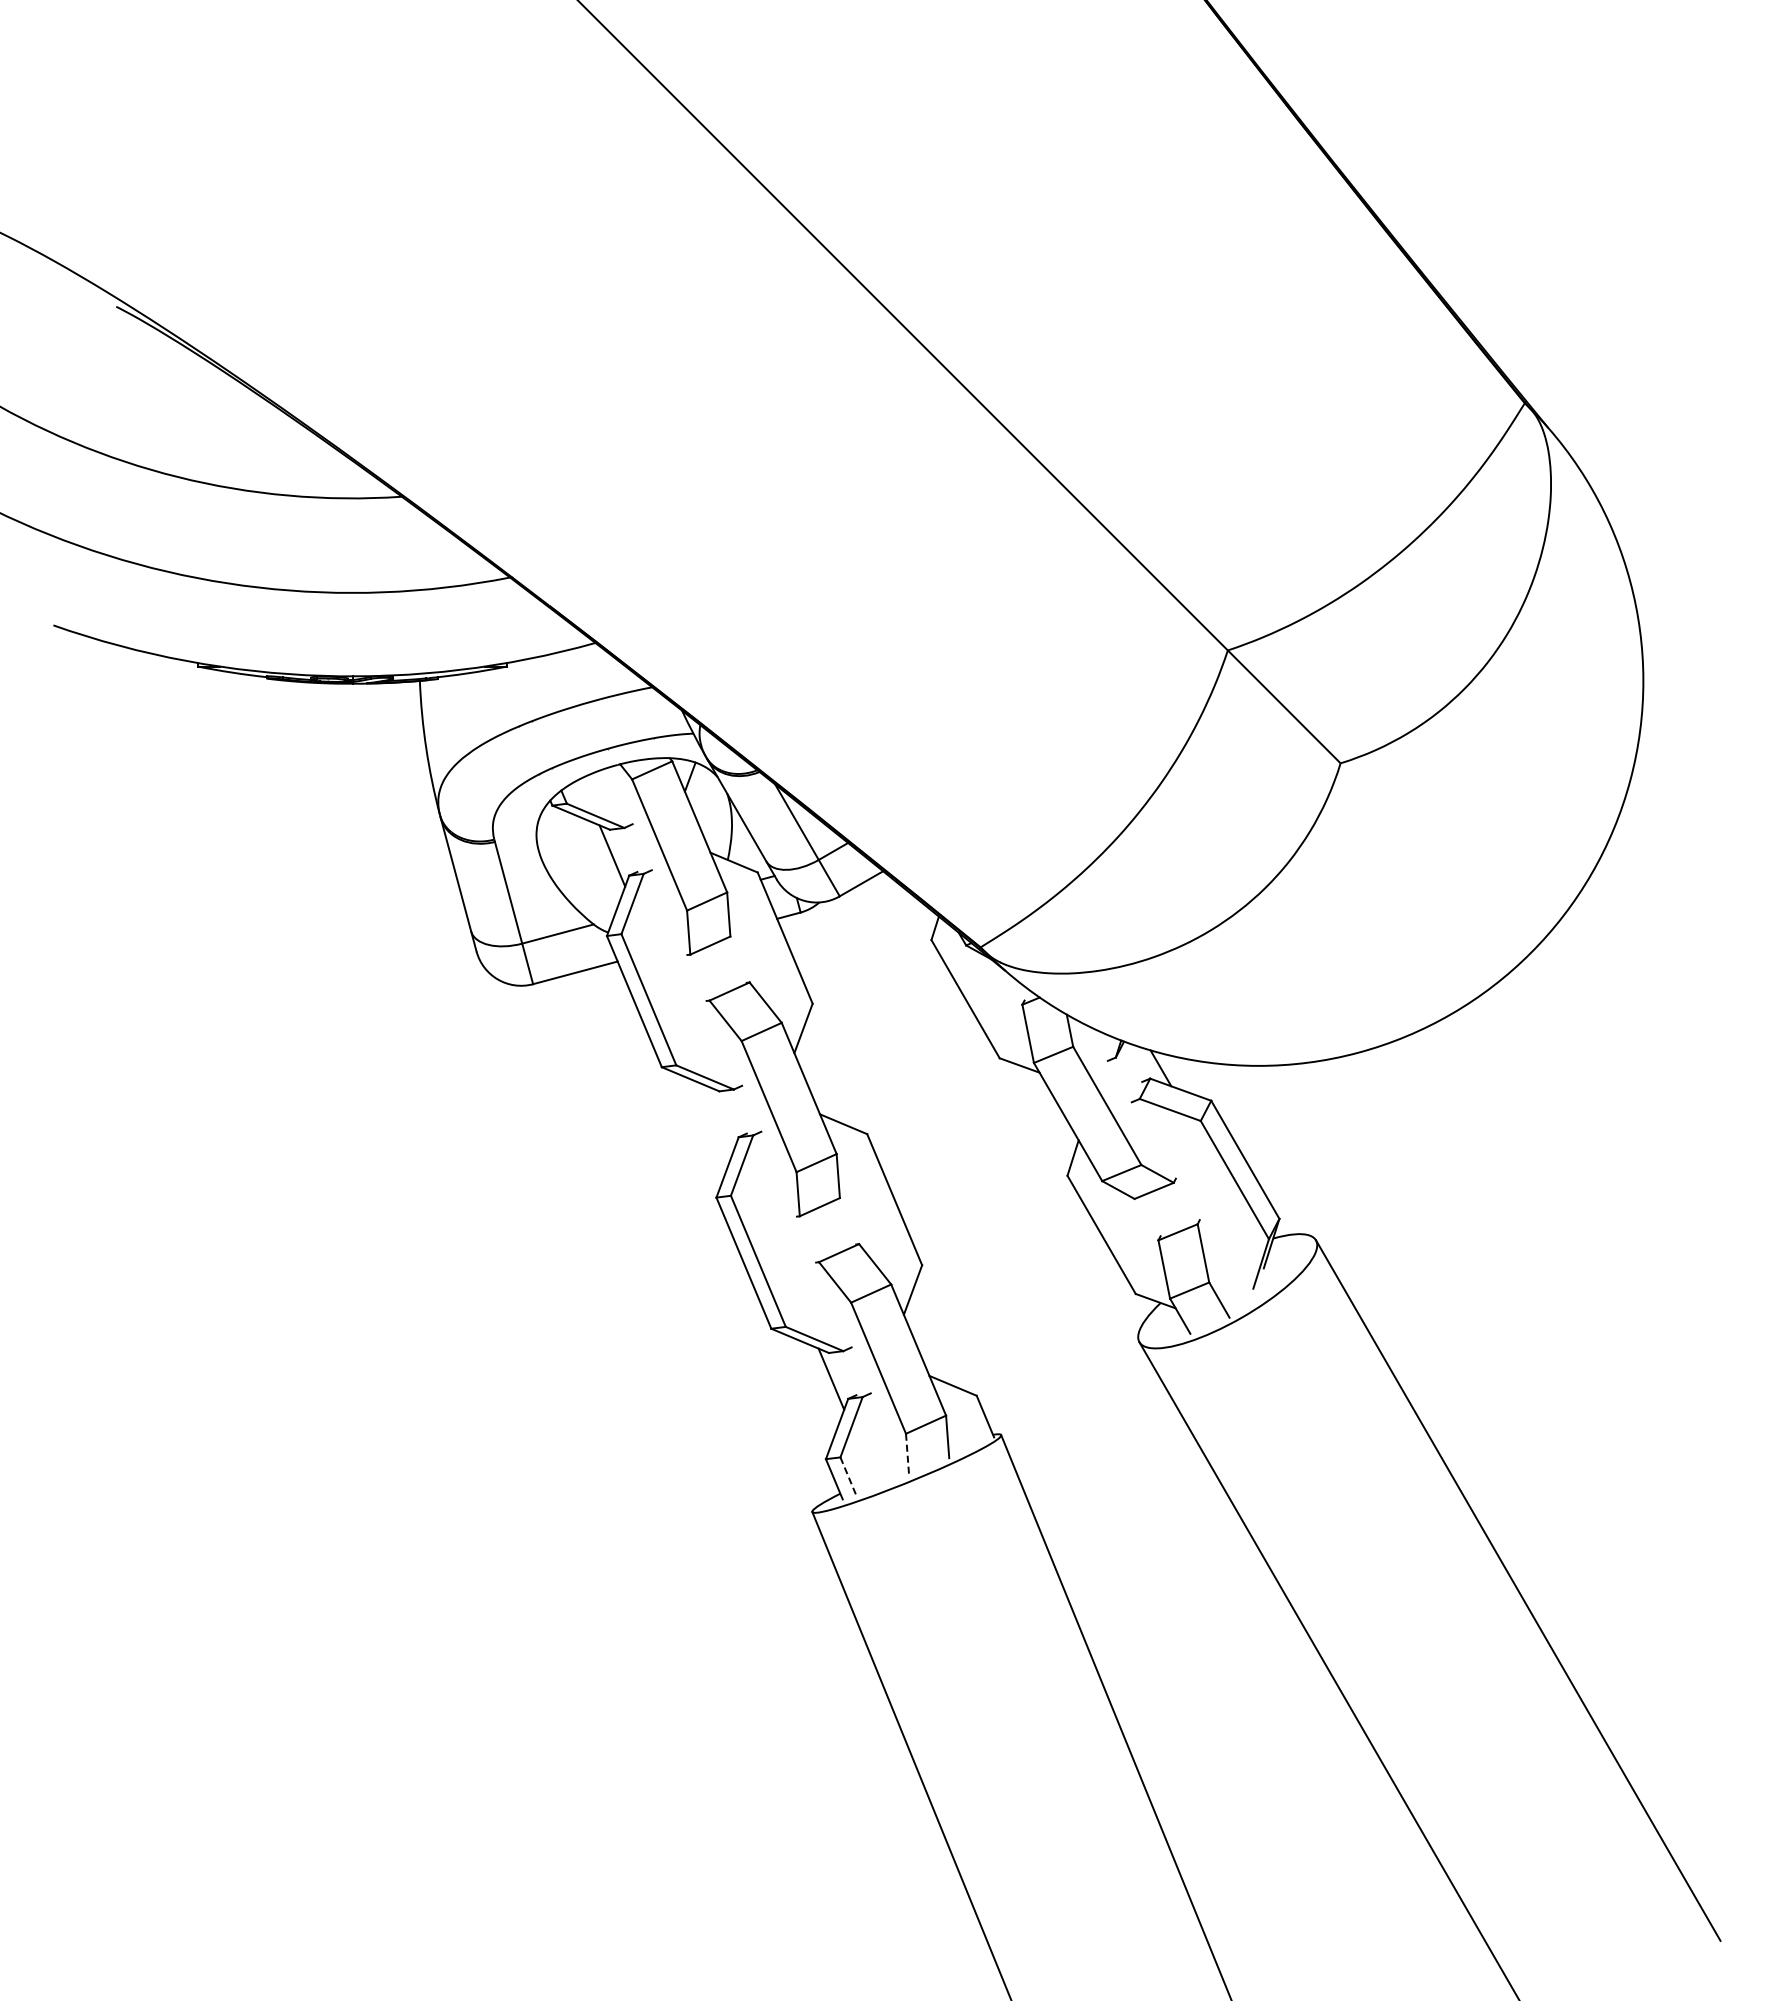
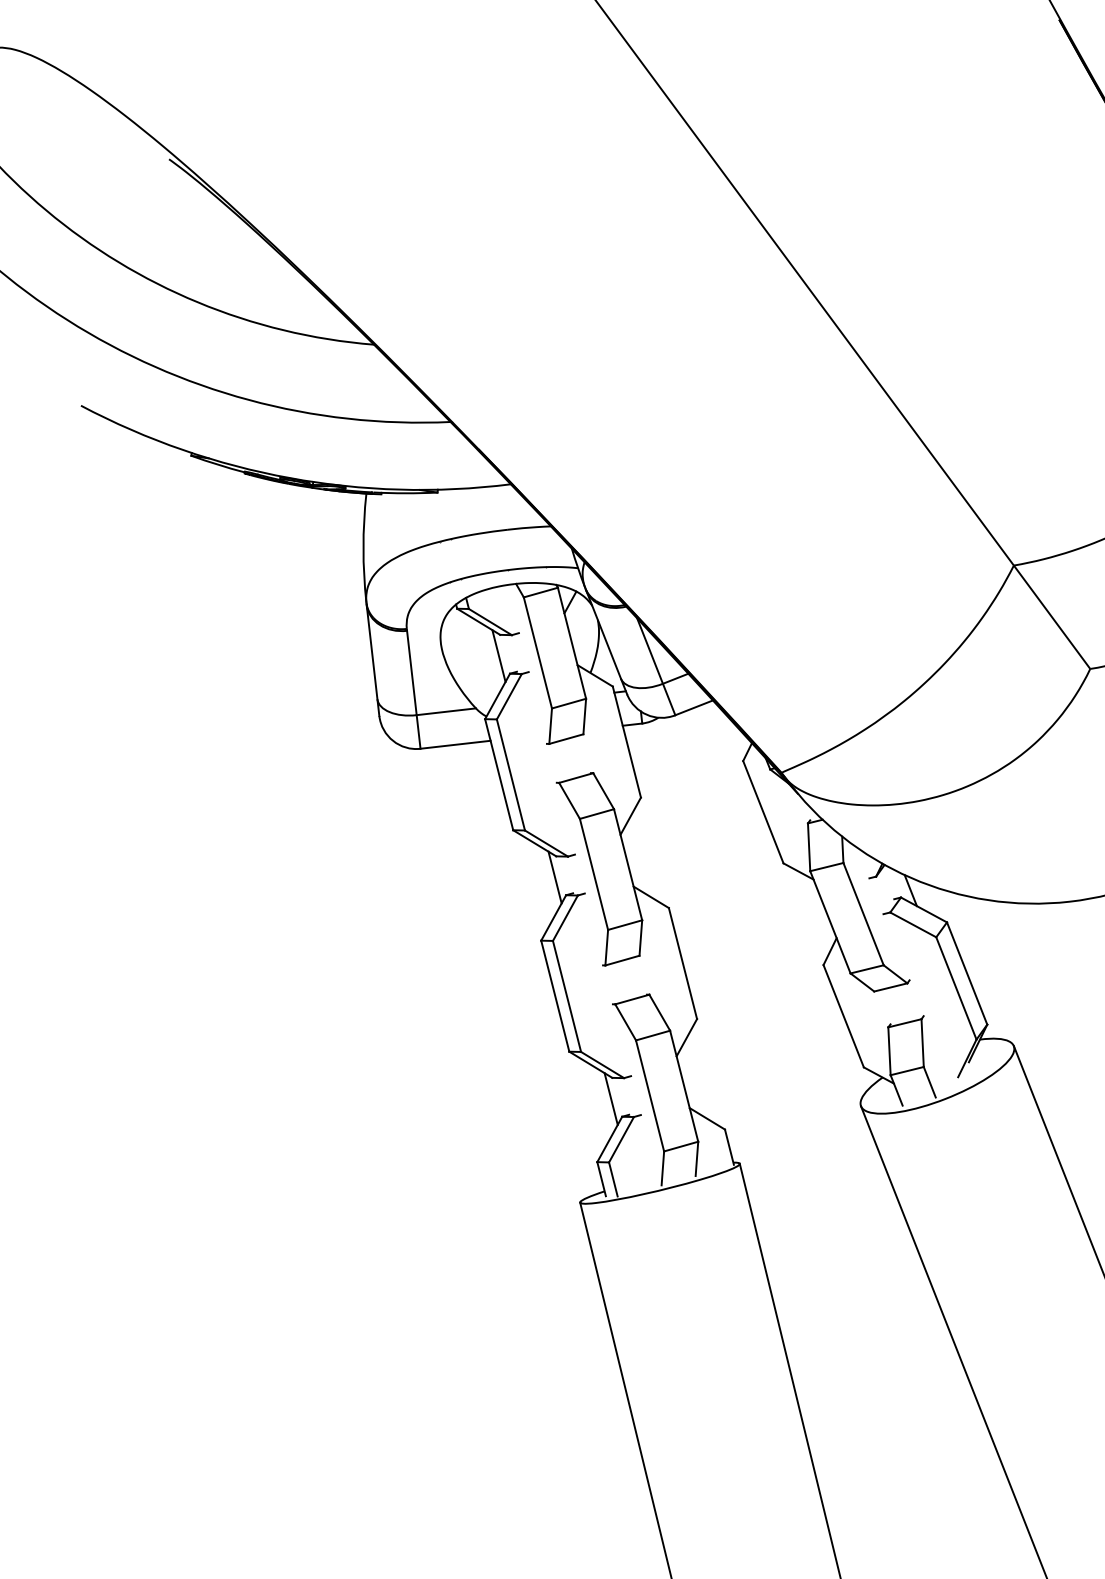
line: (721, 1117) -> (554, 877), added
line: (907, 1455) -> (662, 1168), dashed -> solid
line: (848, 1477) -> (613, 1179), dashed -> solid

